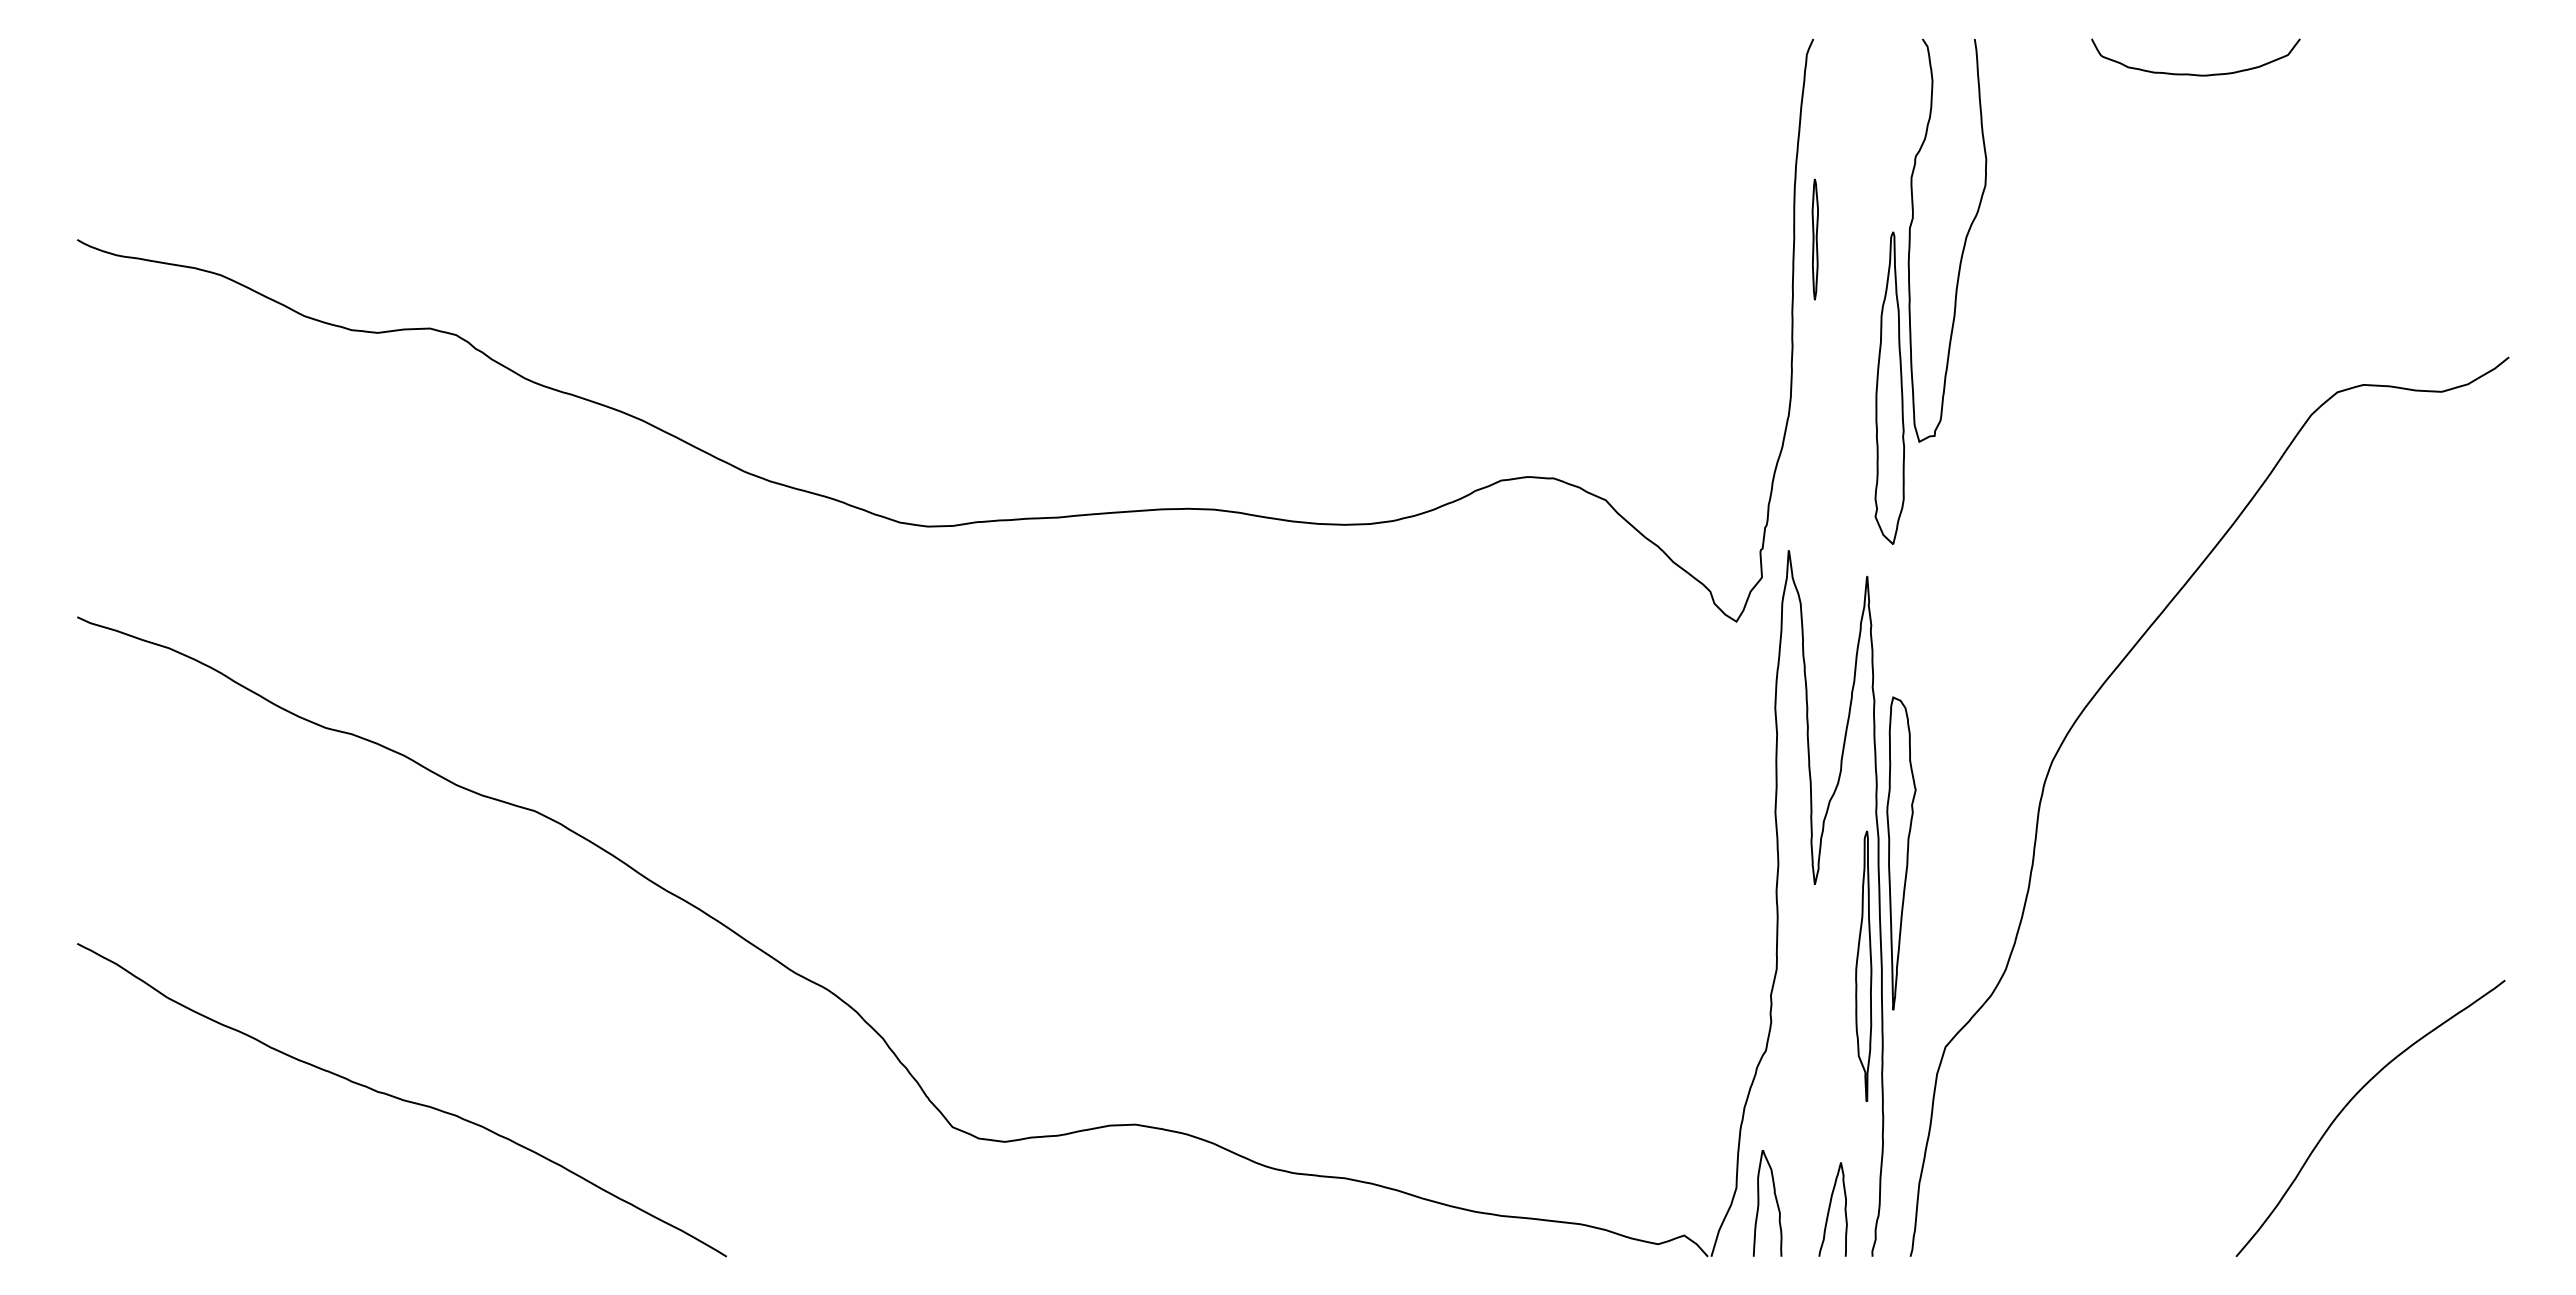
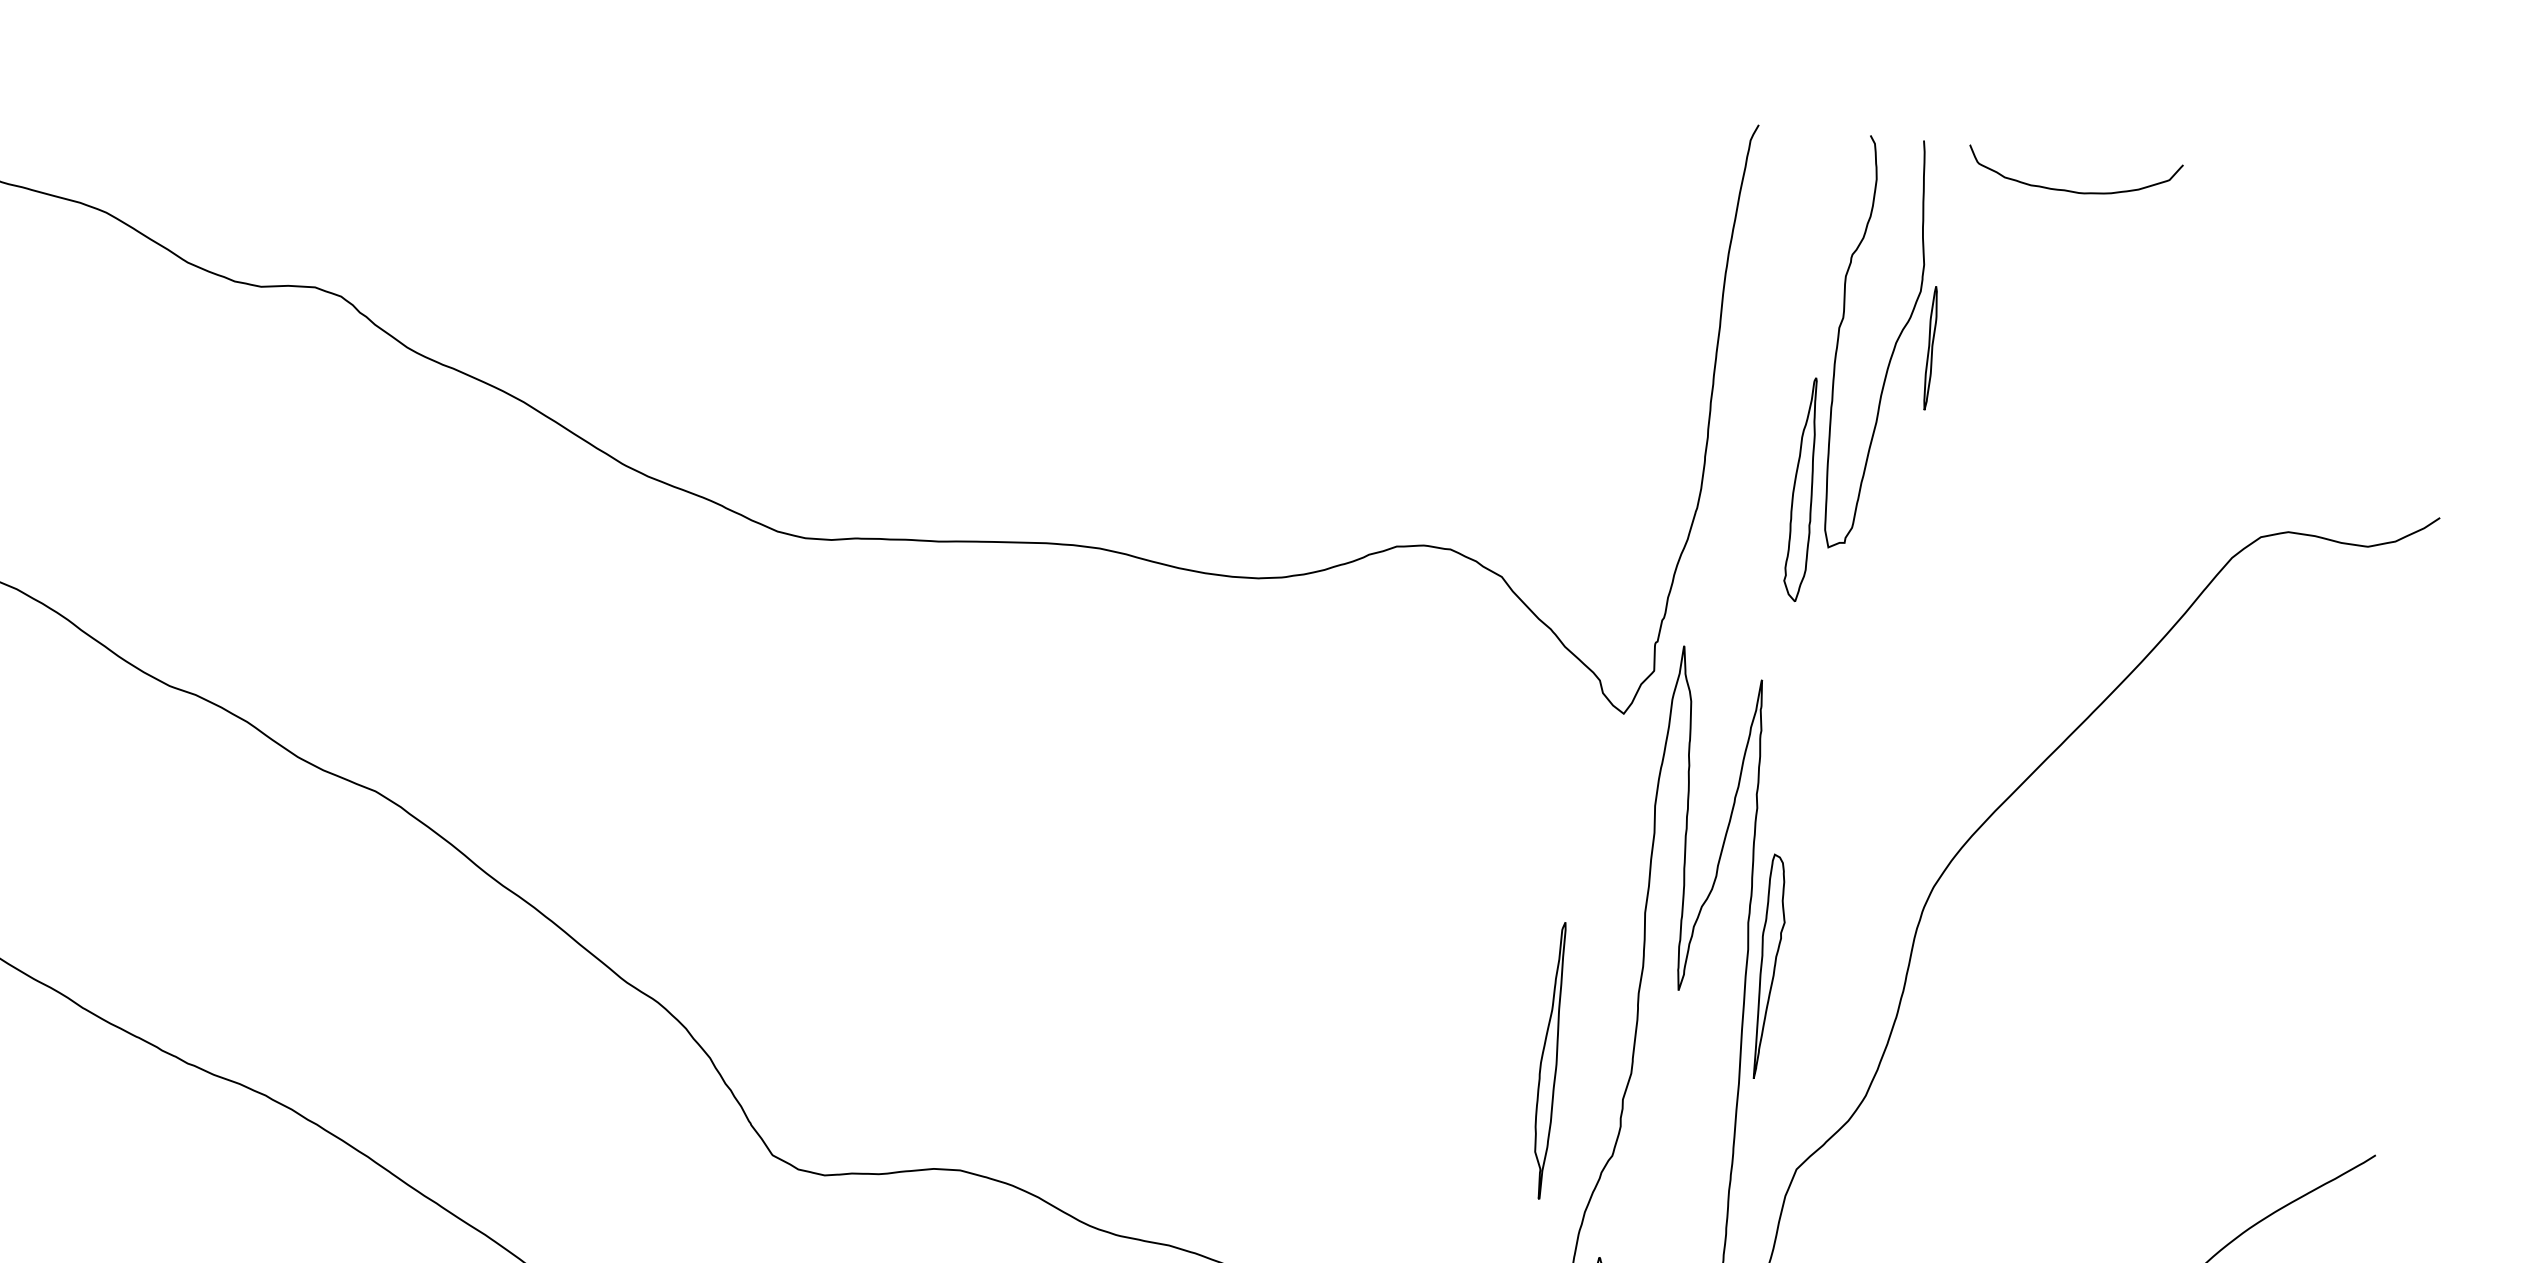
curve: (2191, 73) -> (2068, 189), moved
part: (1814, 239) -> (1929, 348), moved
part: (1889, 387) -> (1803, 488), size x0.7
part: (1901, 853) -> (1770, 966), size x0.7
part: (1863, 965) -> (1548, 1059), moved

